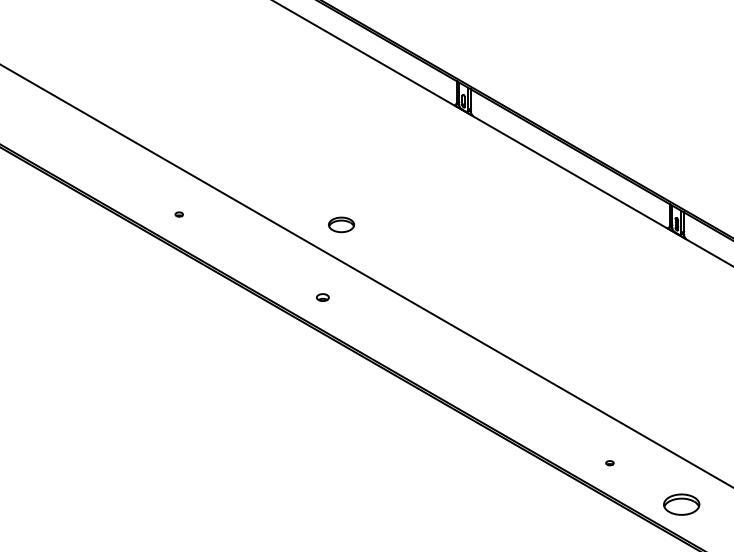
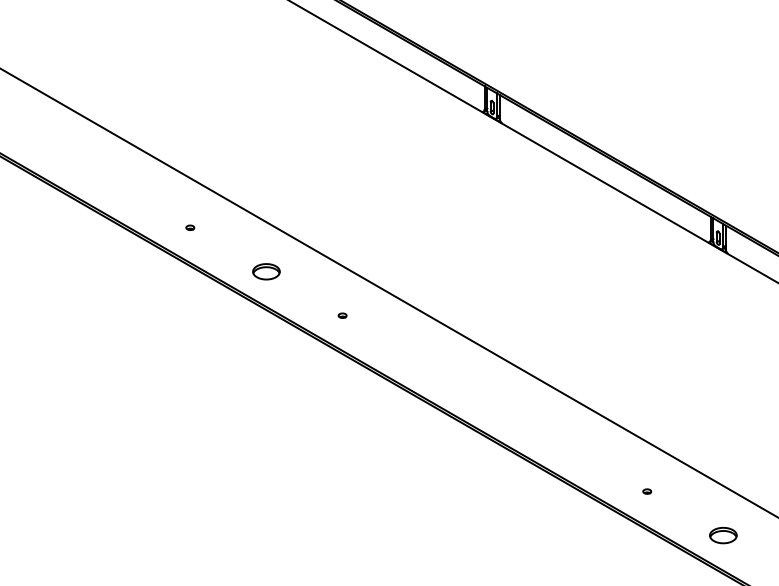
part: (341, 224) -> (266, 271), moved
part: (322, 297) -> (342, 315), size x0.62
part: (681, 504) -> (723, 535), size x0.71

